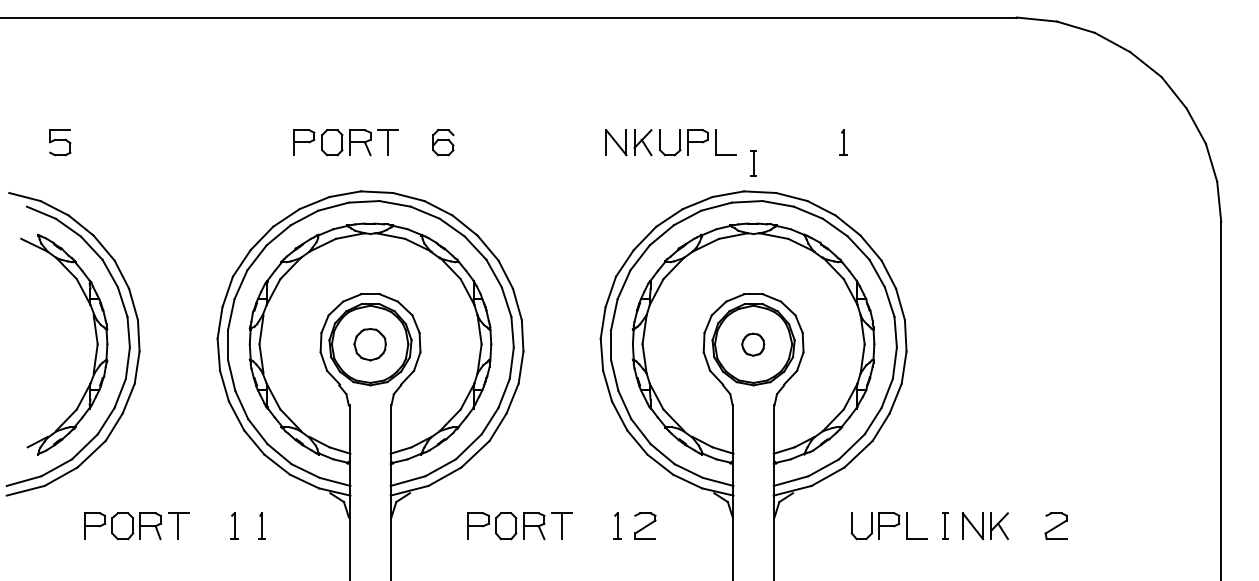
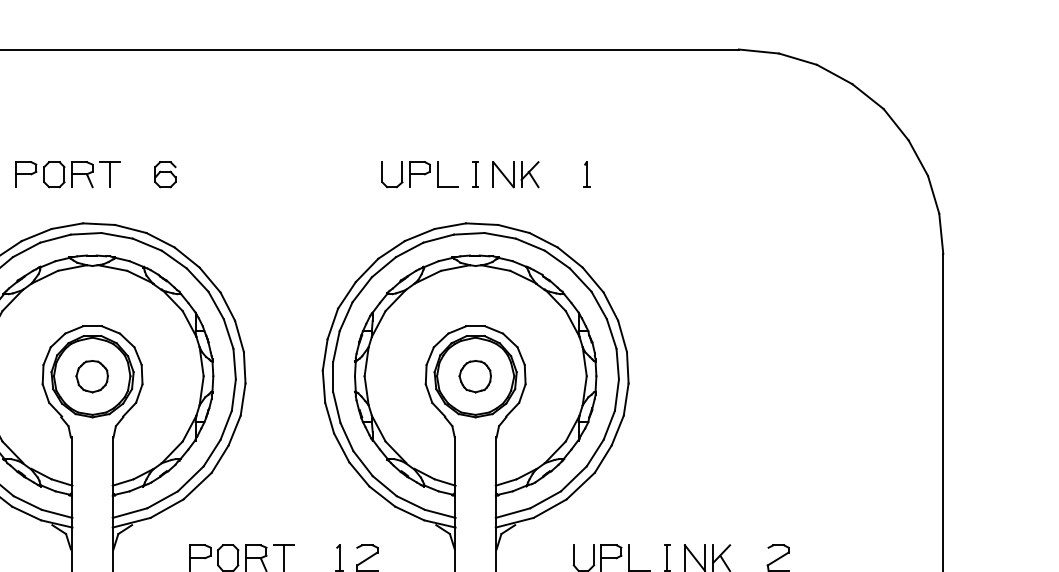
part: (628, 142) -> (515, 174), moved
part: (843, 142) -> (586, 174), moved
part: (753, 163) -> (475, 174), moved
part: (752, 344) -> (474, 376), size x1.43

